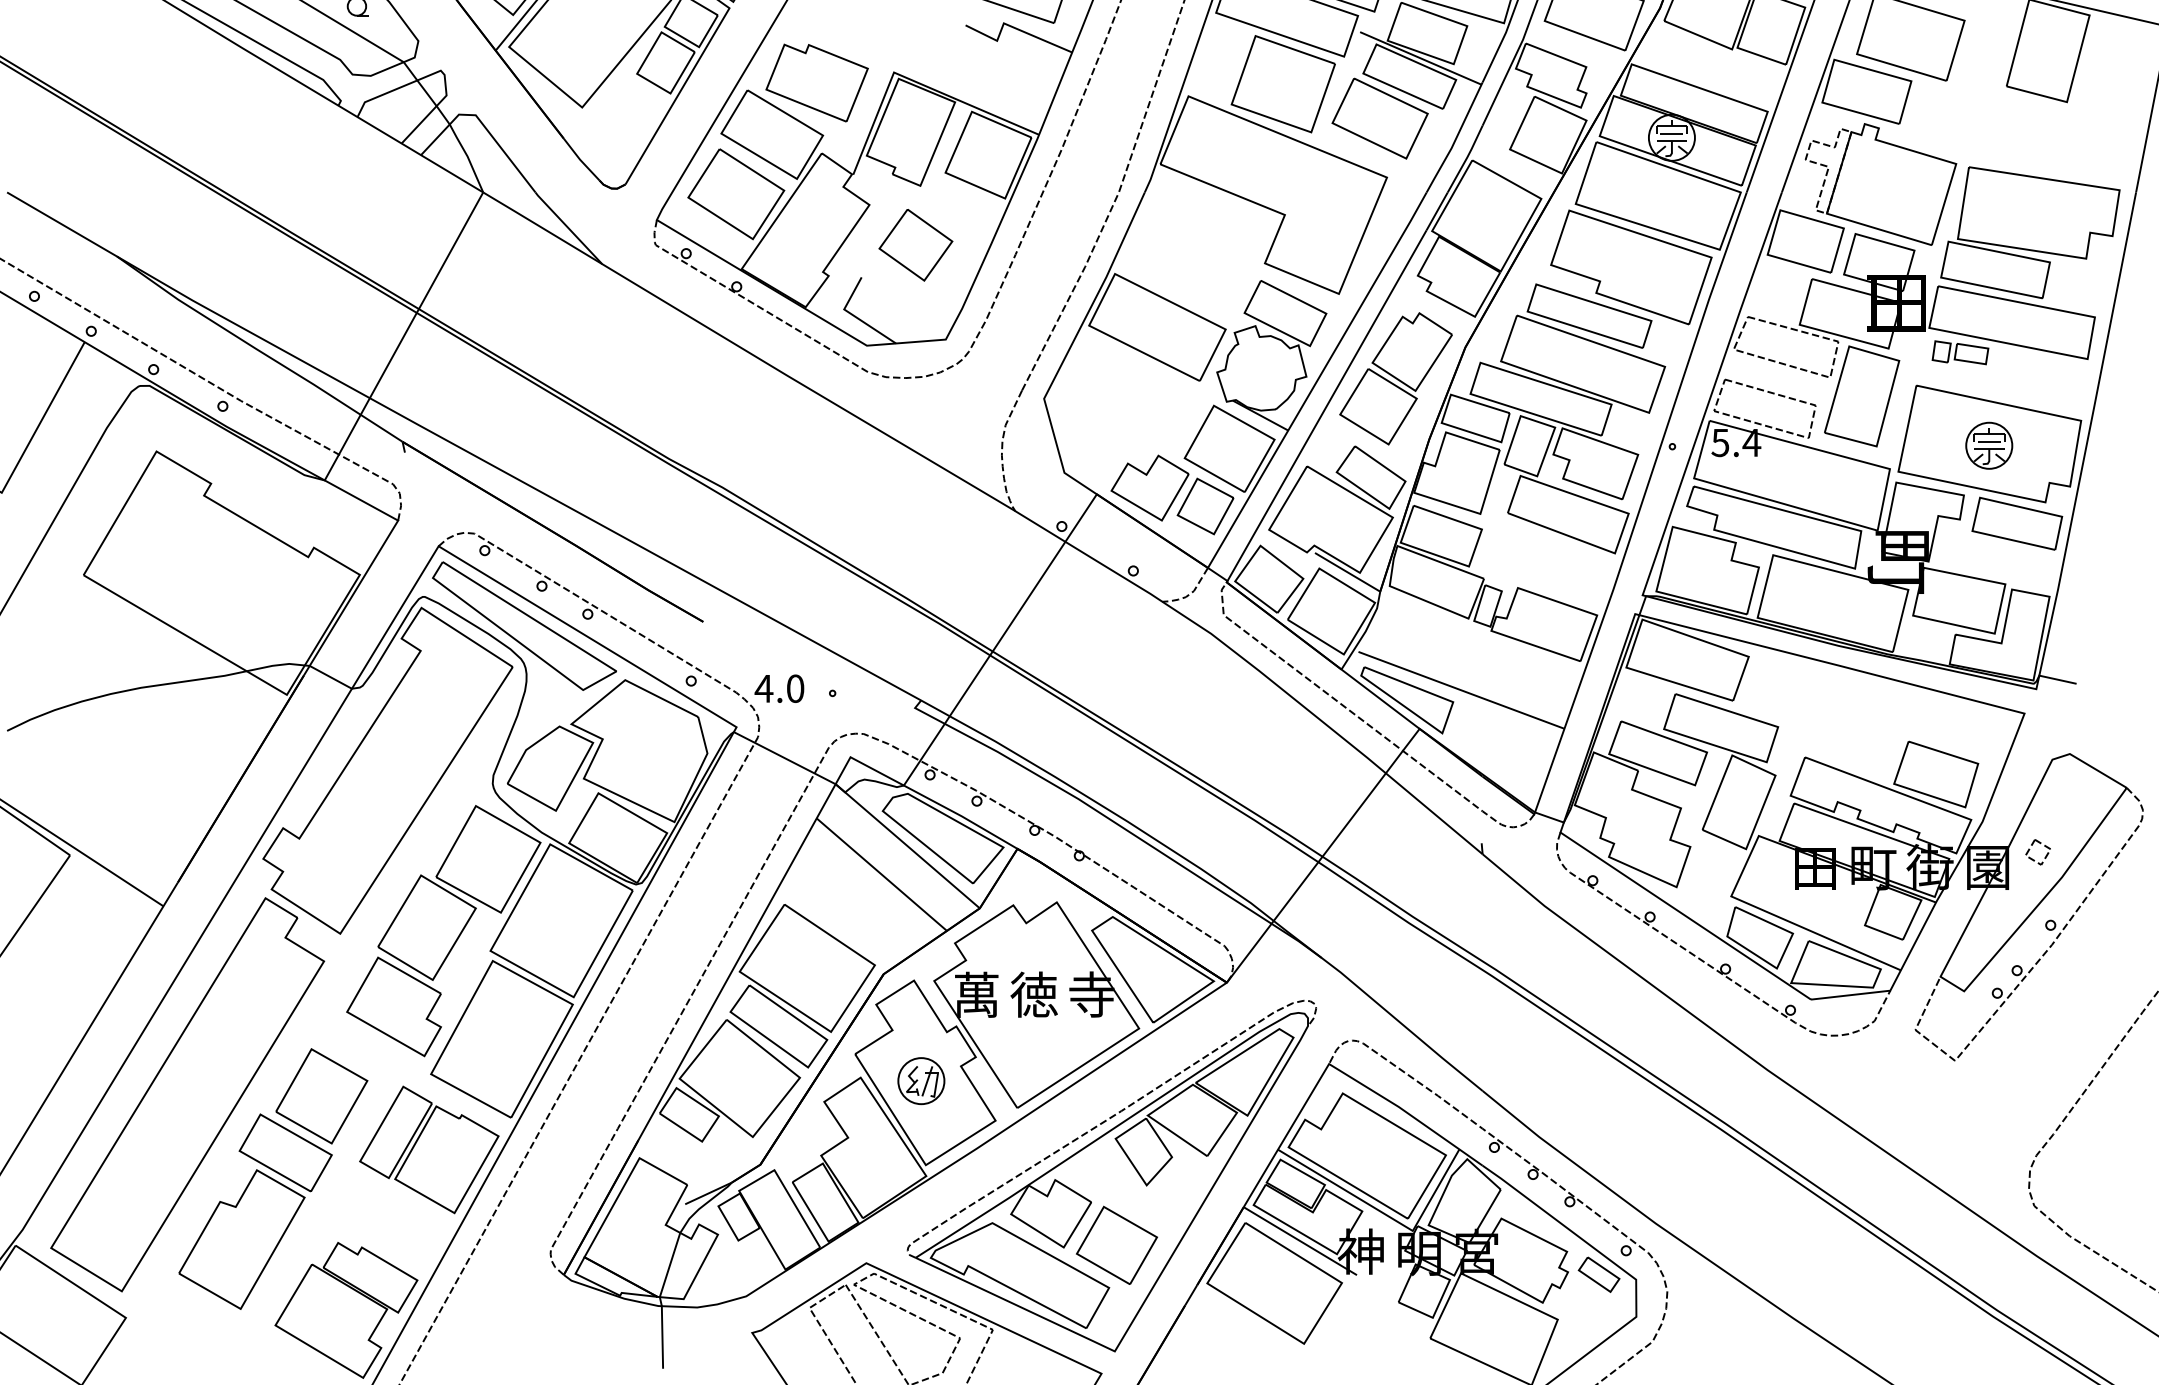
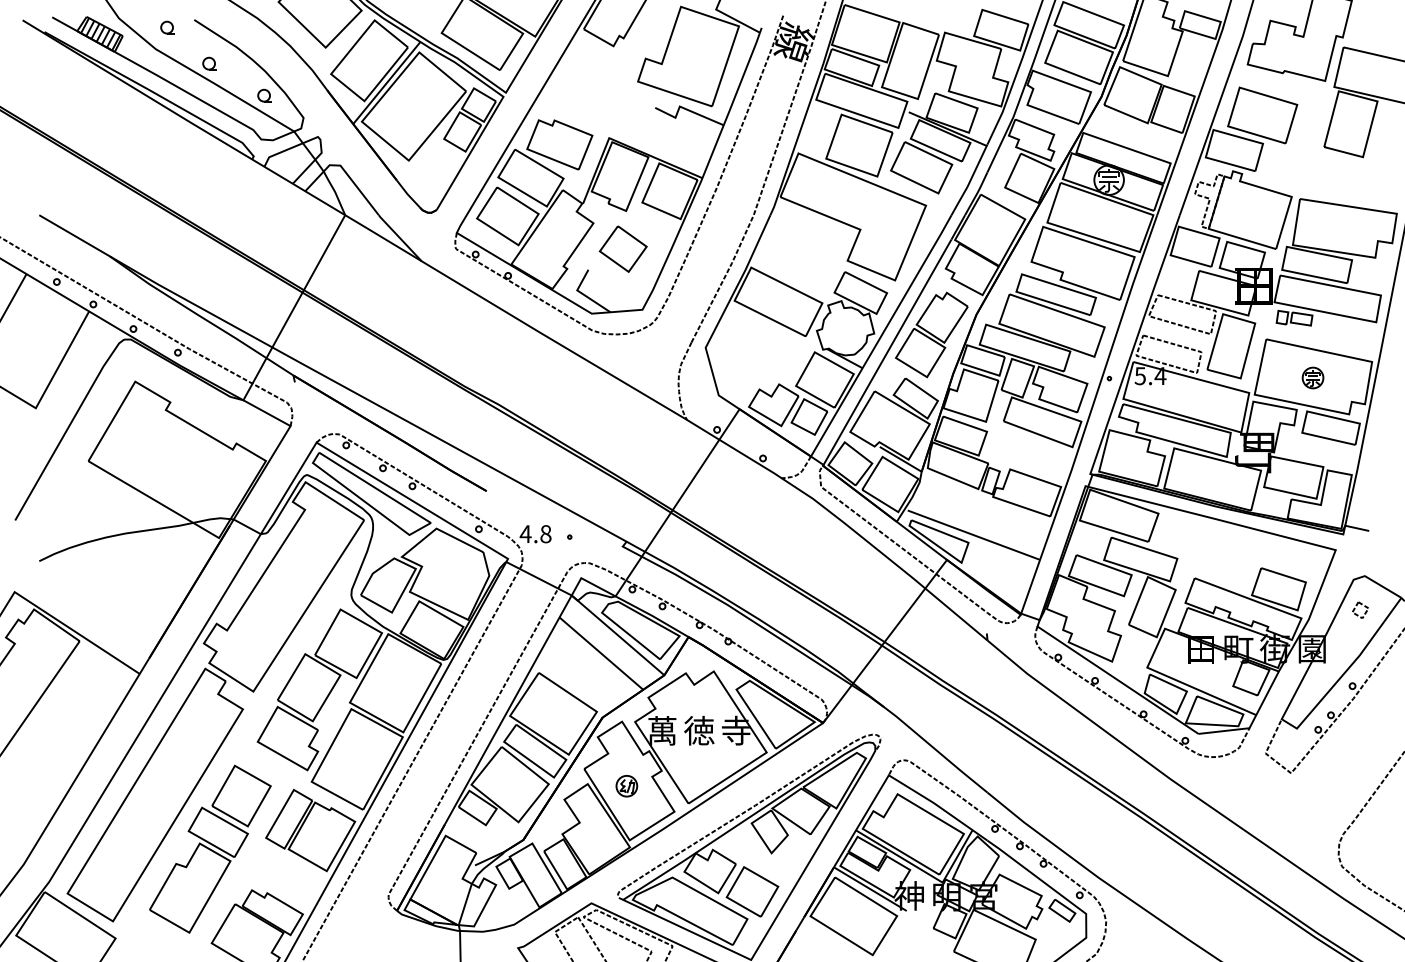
part: (1988, 444) -> (1312, 377), size x0.7
text: (794, 687) -> (545, 533), 4.0 -> 4.8
part: (2038, 851) -> (1360, 609), moved
part: (920, 1079) -> (626, 785), size x0.7

